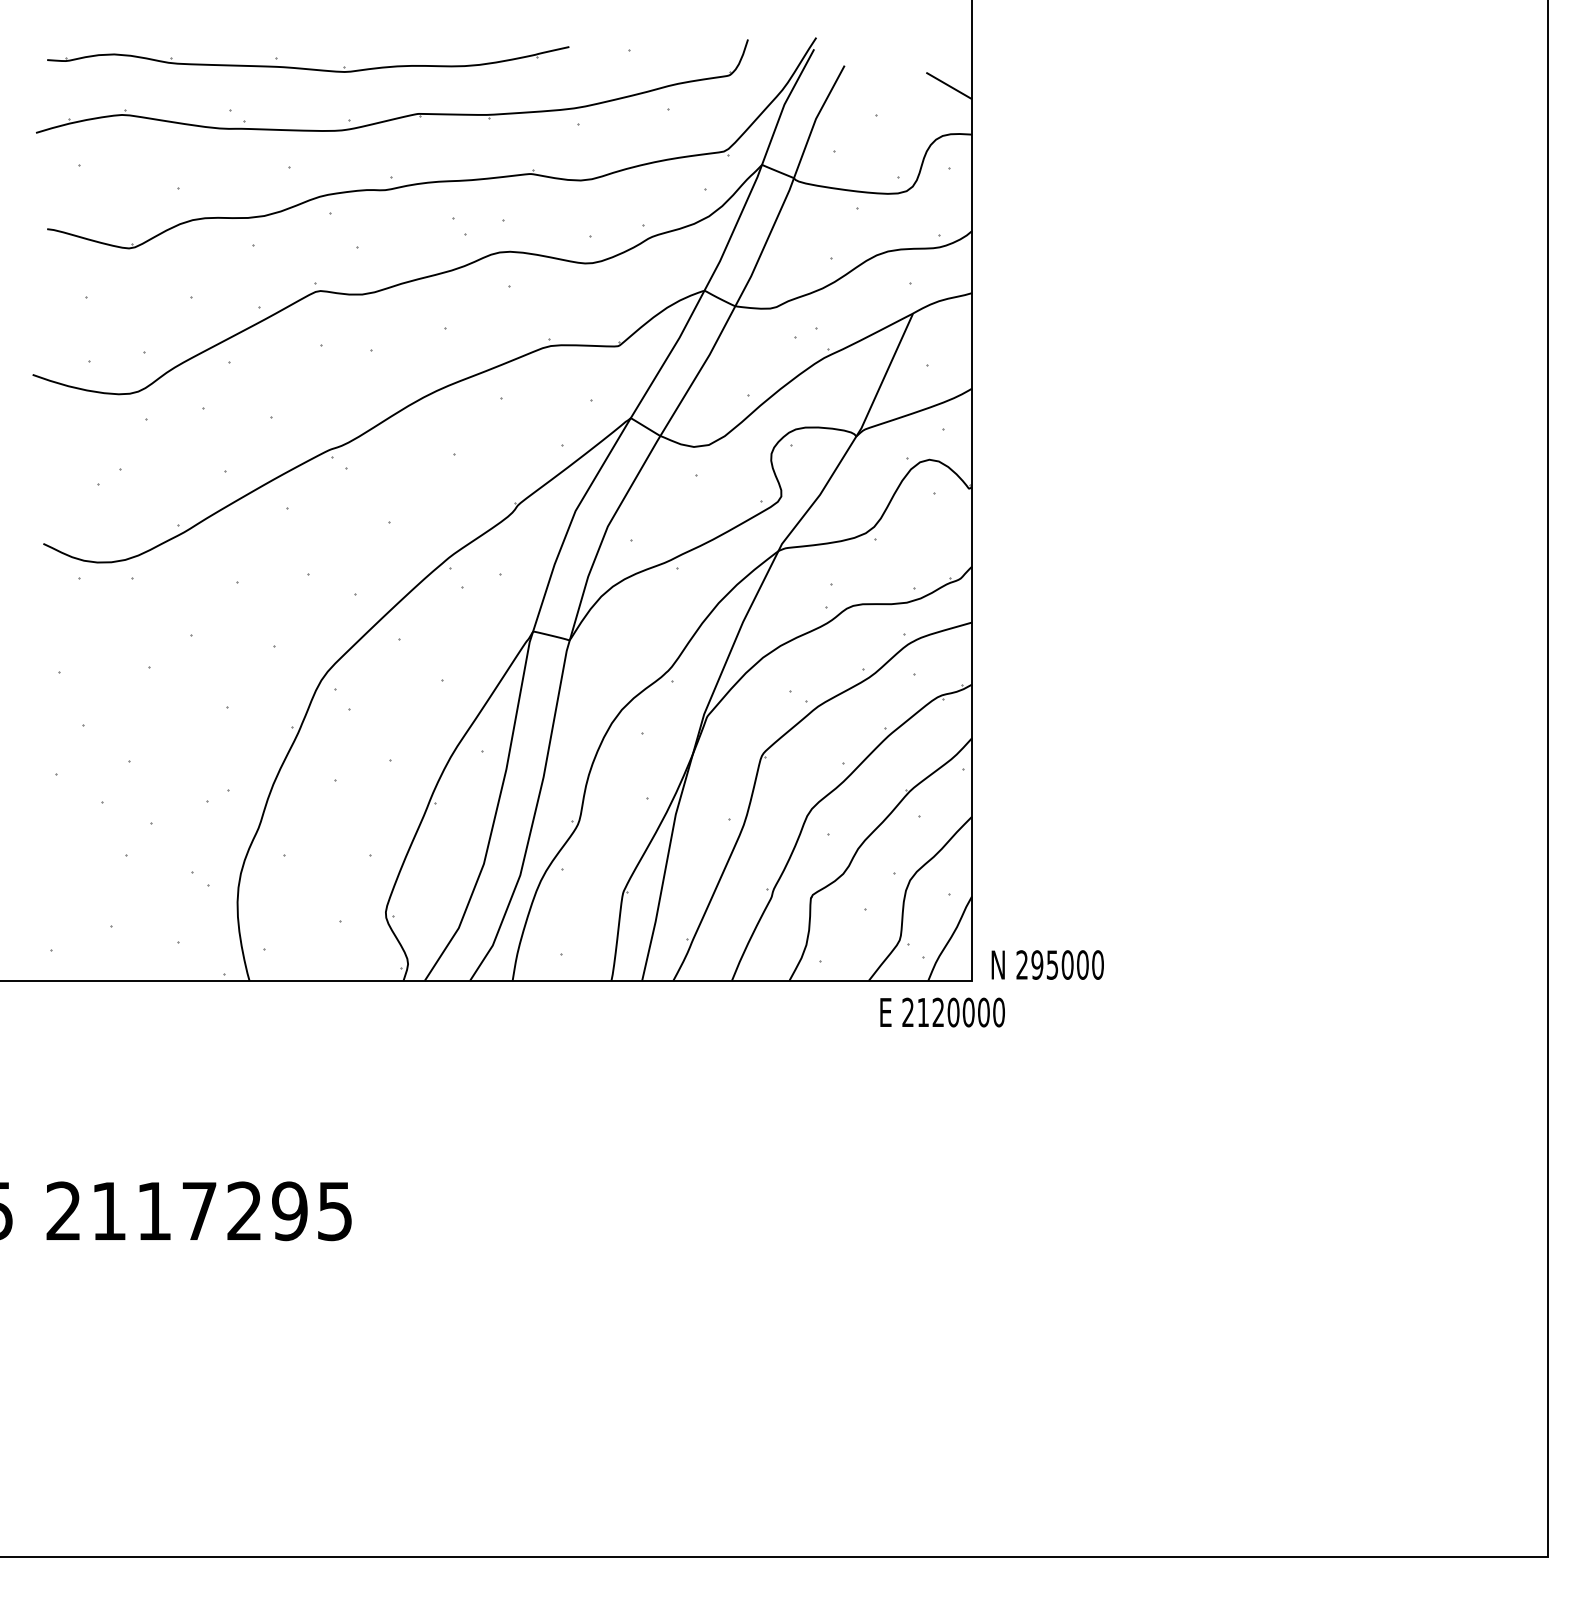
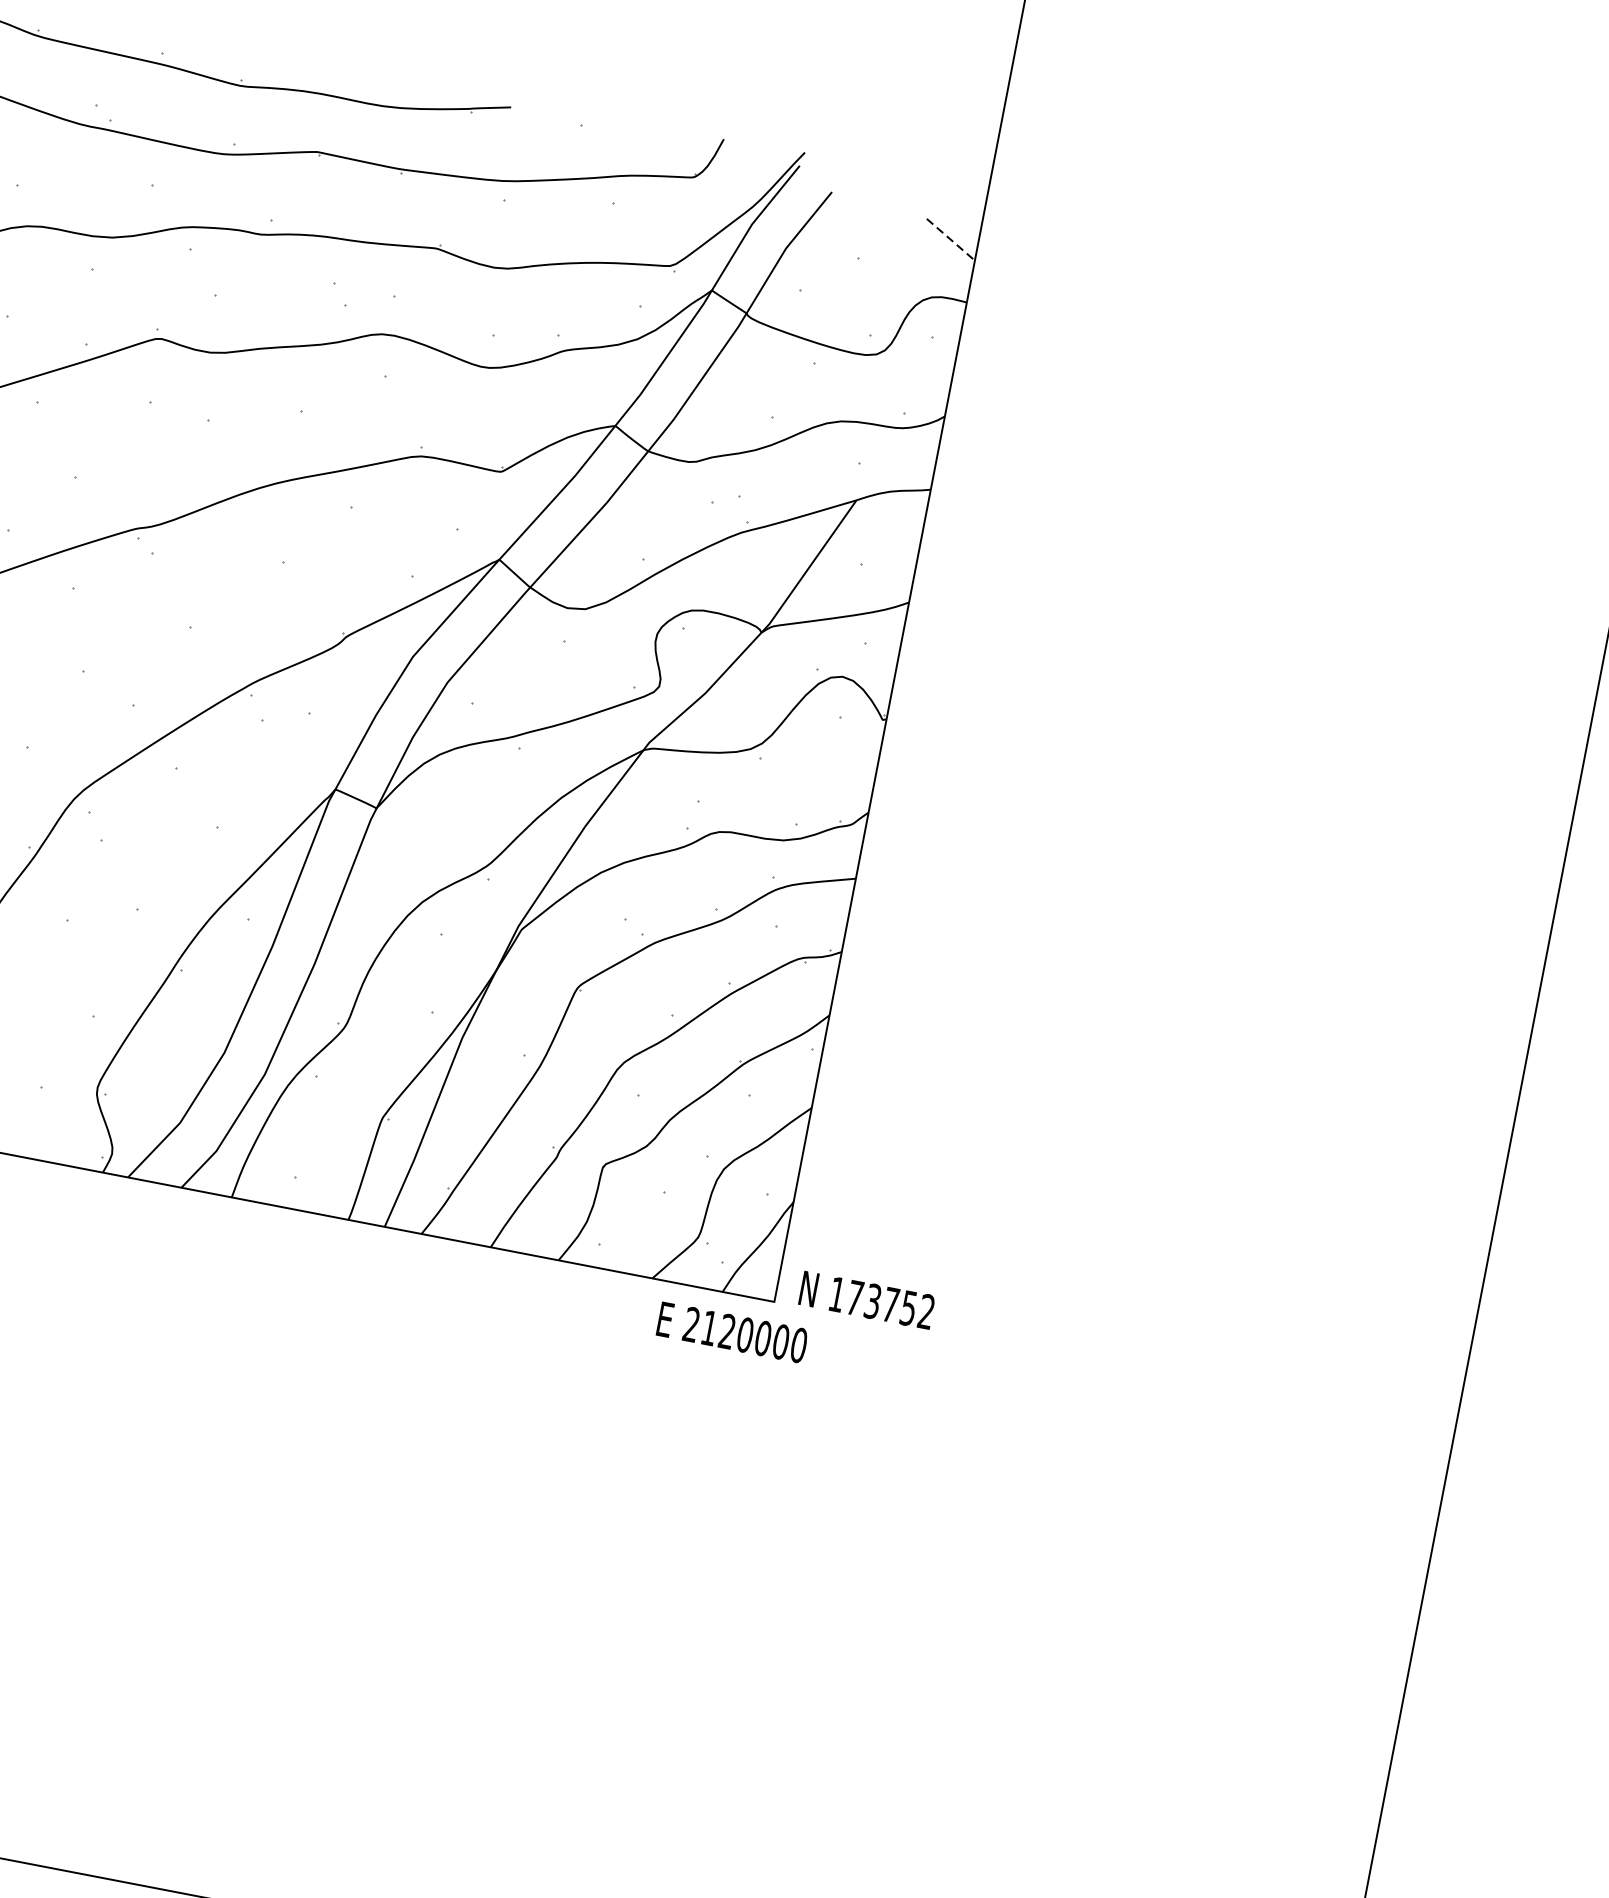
line: (949, 86) -> (951, 240), solid -> dashed
text: (1059, 964) -> (881, 1302), 295000 -> 173752

